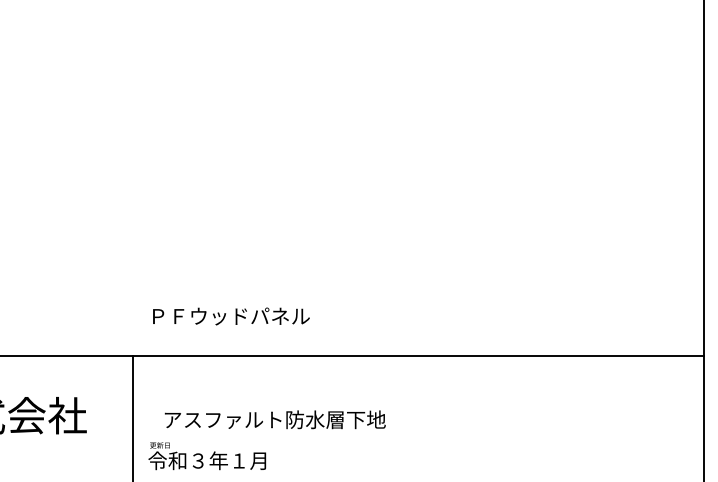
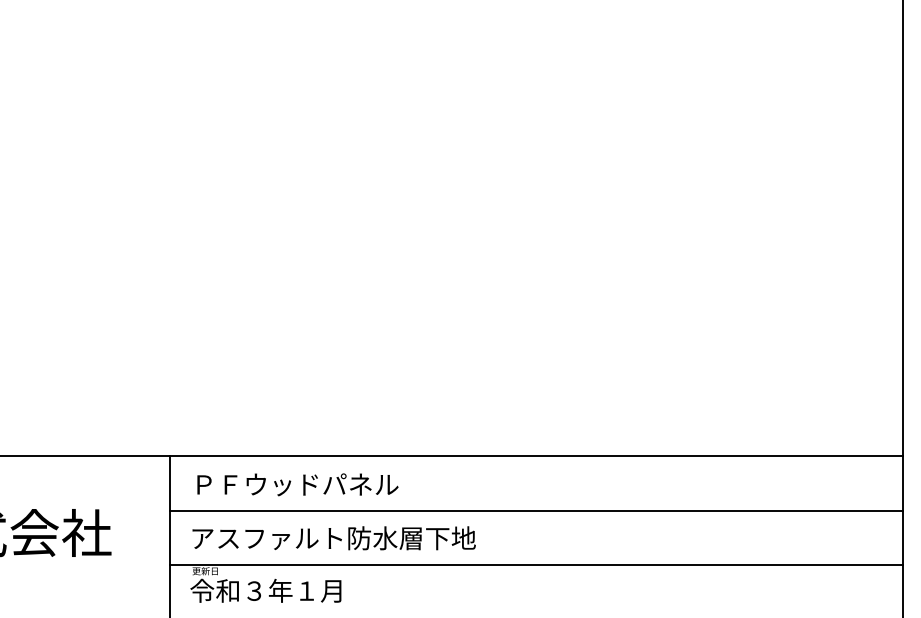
text: (231, 316) -> (297, 484), moved
line: (418, 398) -> (536, 510), added
text: (274, 419) -> (333, 538), moved
line: (418, 440) -> (536, 564), added

